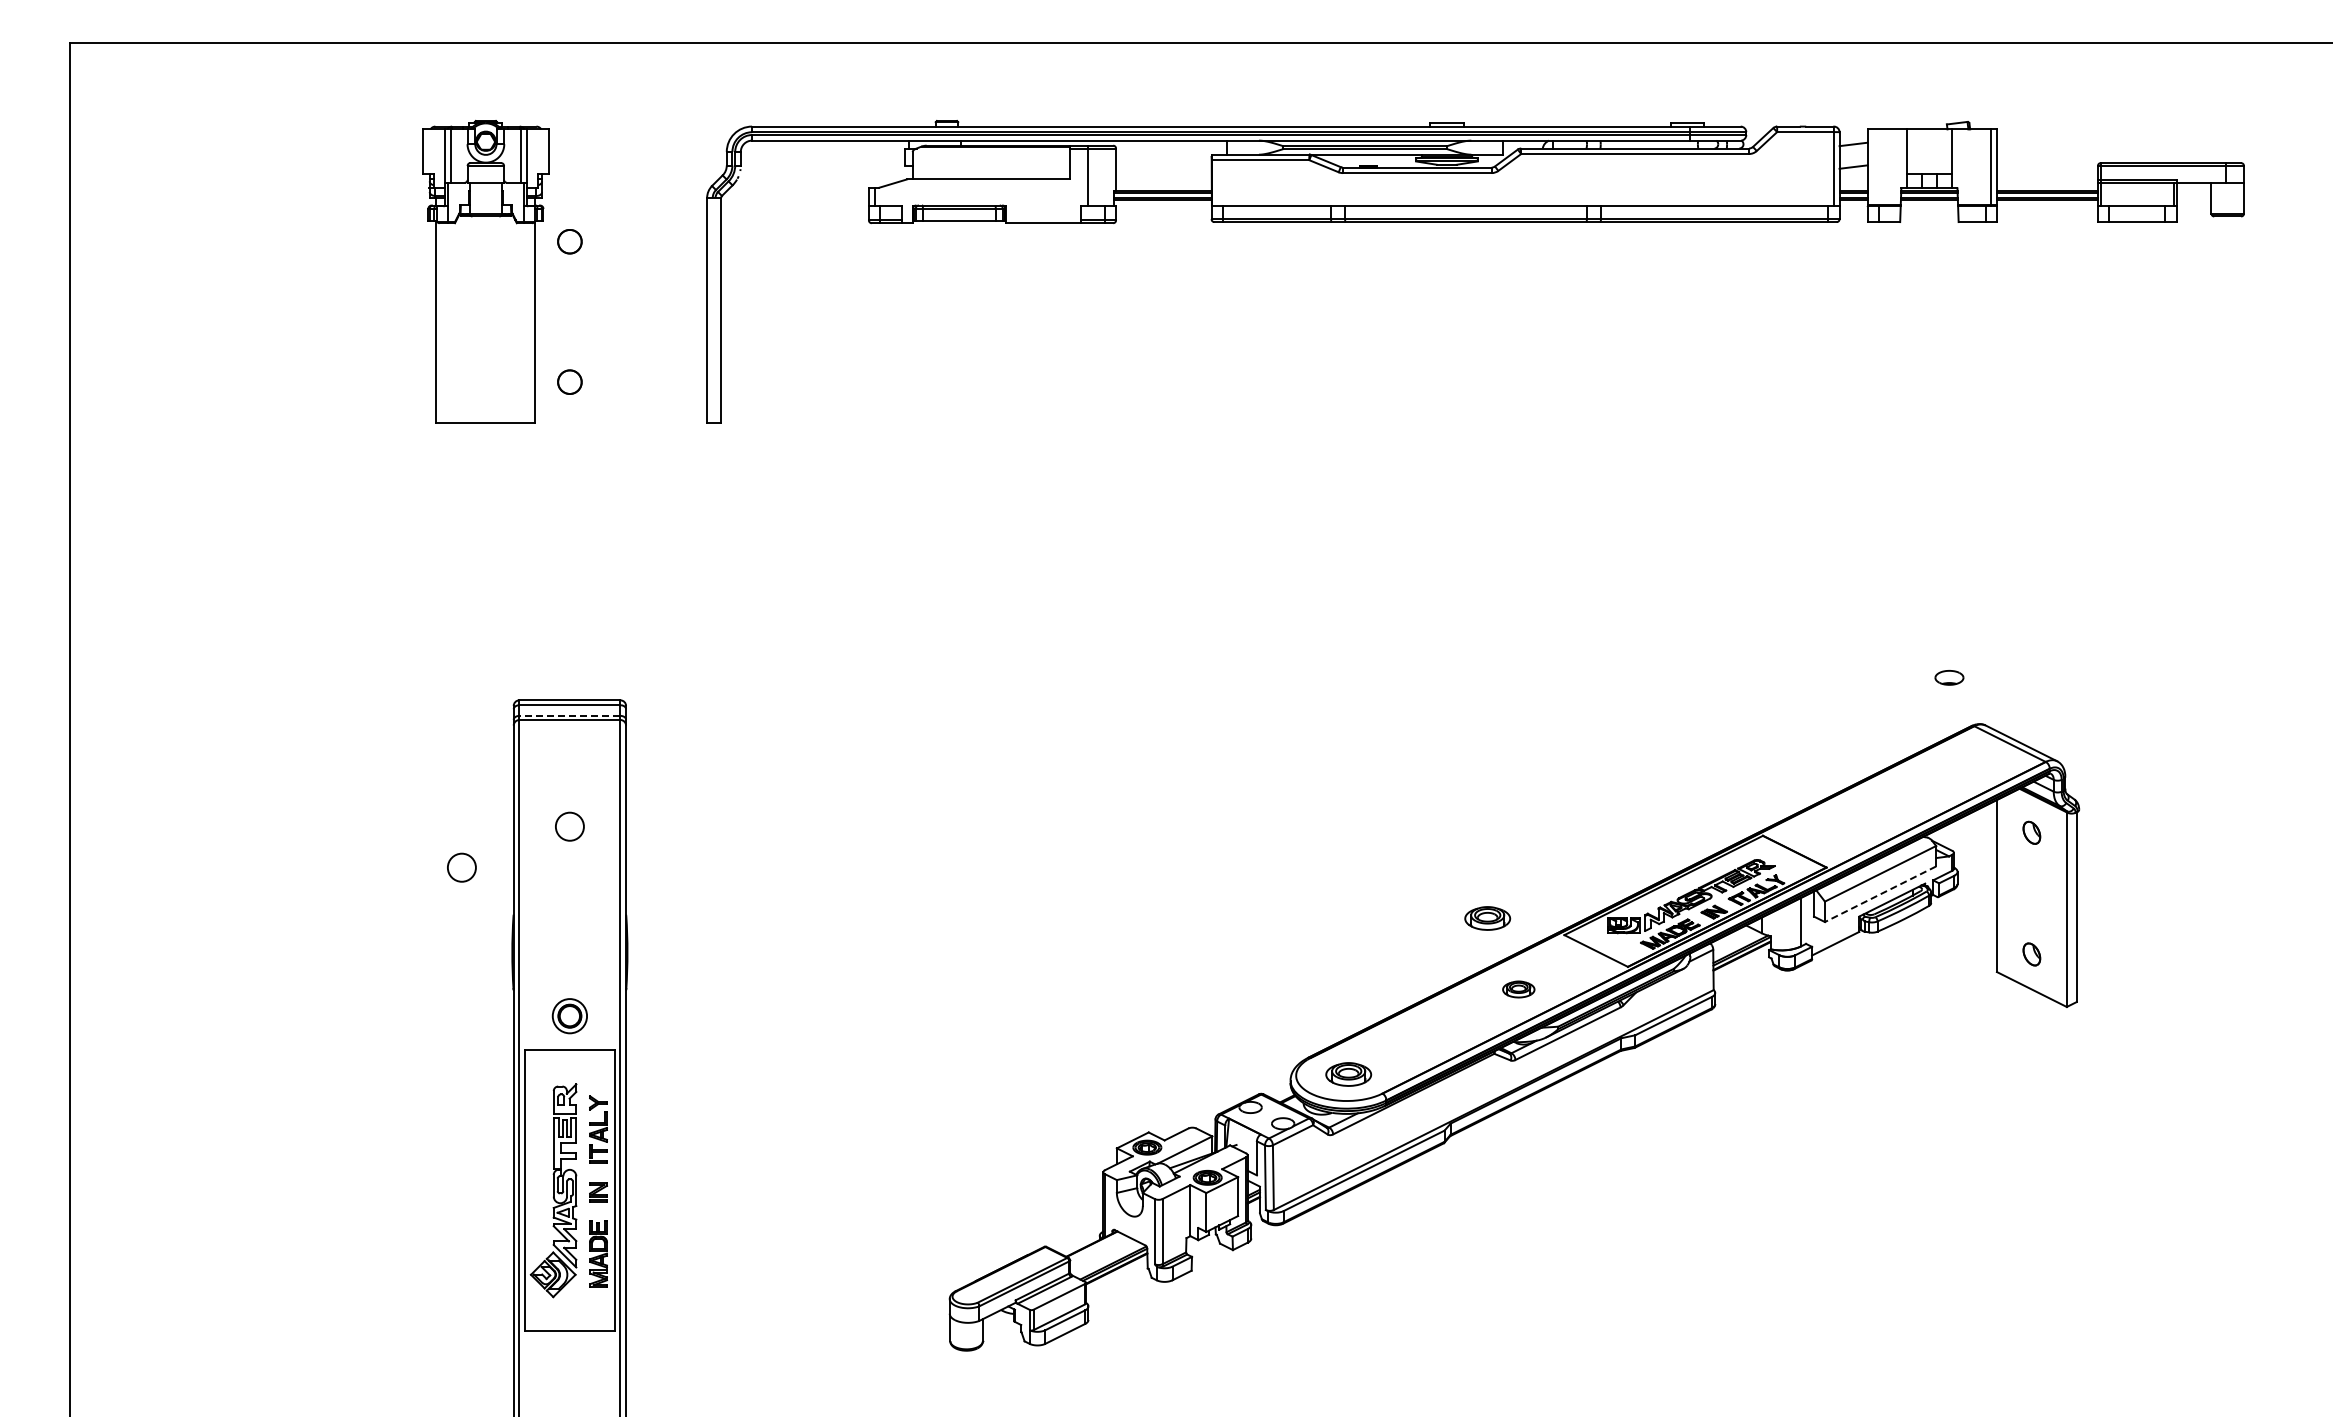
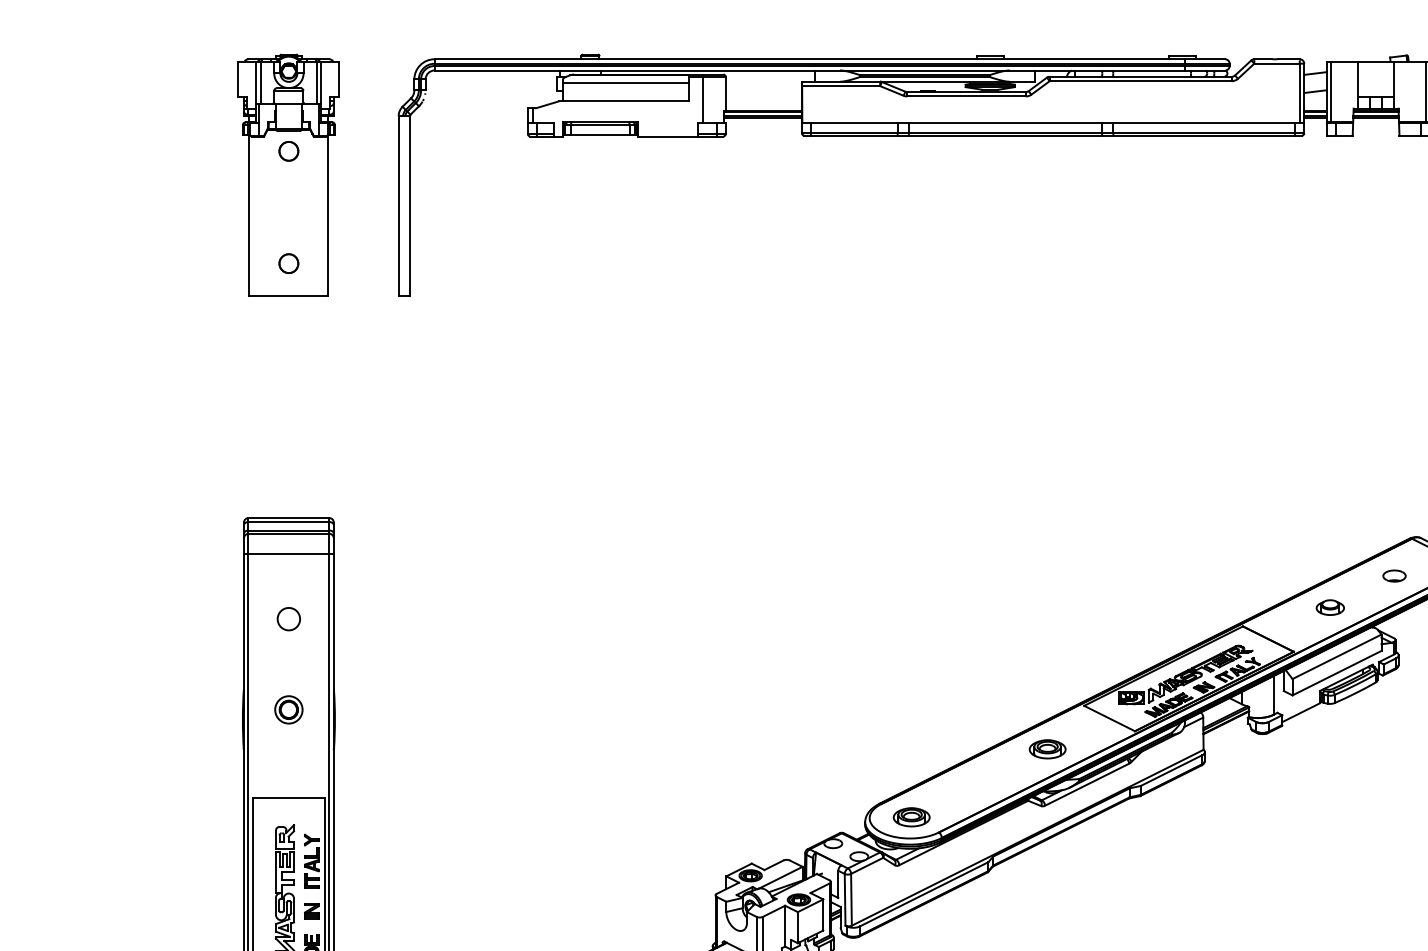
line: (991, 155) -> (626, 82), added
line: (1873, 167) -> (1331, 91), added
part: (485, 271) -> (288, 175), moved
part: (1949, 677) -> (1394, 575), moved
line: (569, 715) -> (288, 530), dashed -> solid
line: (569, 745) -> (288, 554), added
part: (1872, 812) -> (1330, 607), added
circle: (461, 867) -> (202, 651), removed
line: (1880, 894) -> (1336, 673), dashed -> solid
part: (1487, 918) -> (1022, 692), removed
part: (1518, 989) -> (1047, 749), size x1.43
part: (569, 1016) -> (288, 710), moved

